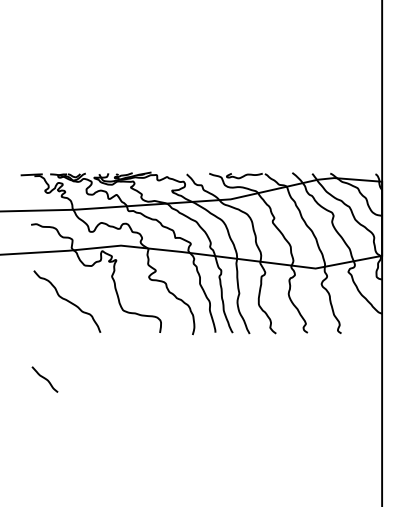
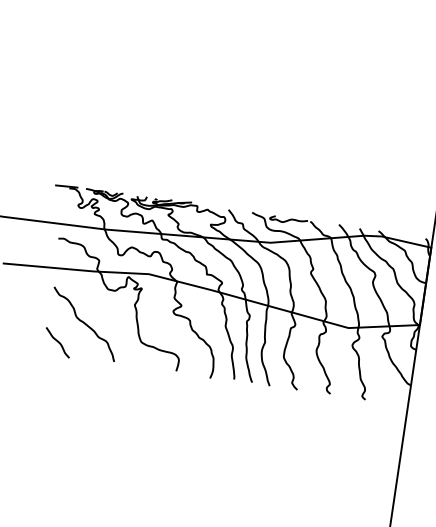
curve: (44, 379) -> (57, 342), moved

